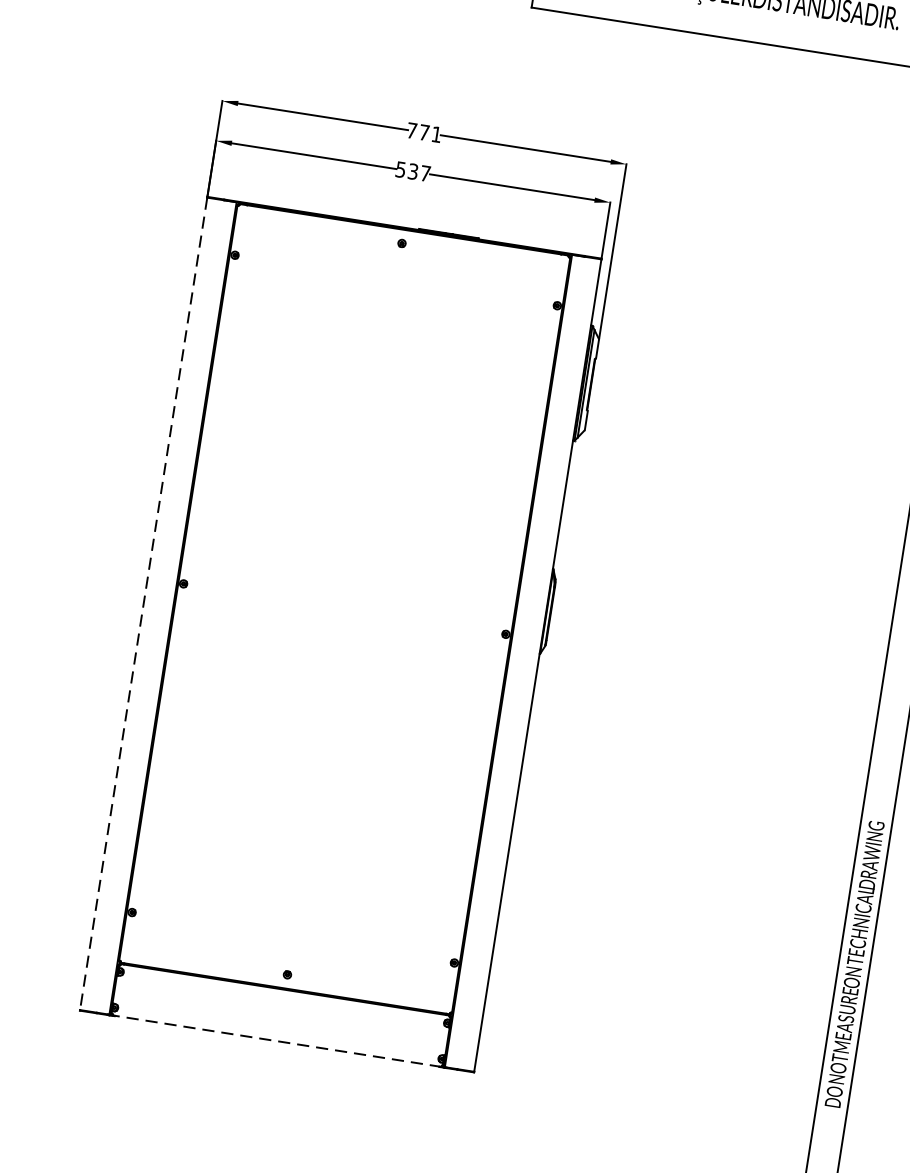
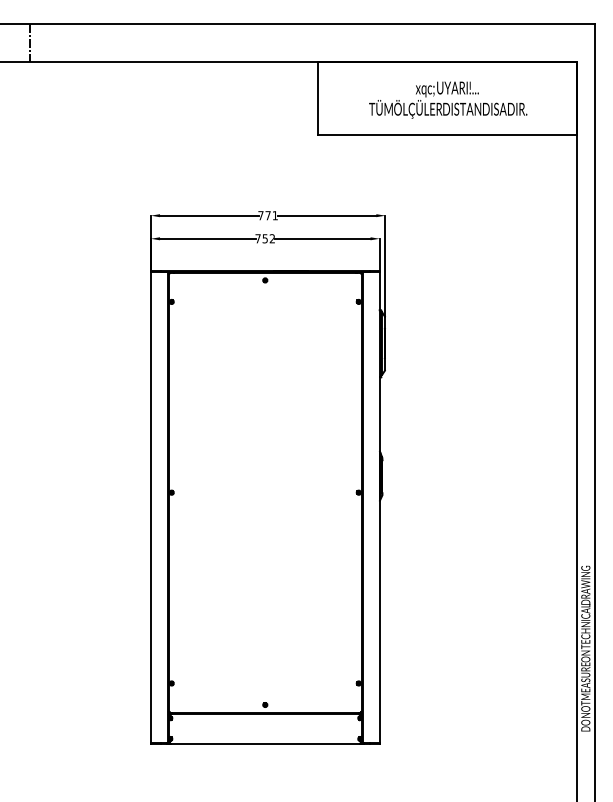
text: (411, 170) -> (264, 238), 537 -> 752
line: (143, 603) -> (150, 507), dashed -> solid
line: (277, 1041) -> (265, 743), dashed -> solid

